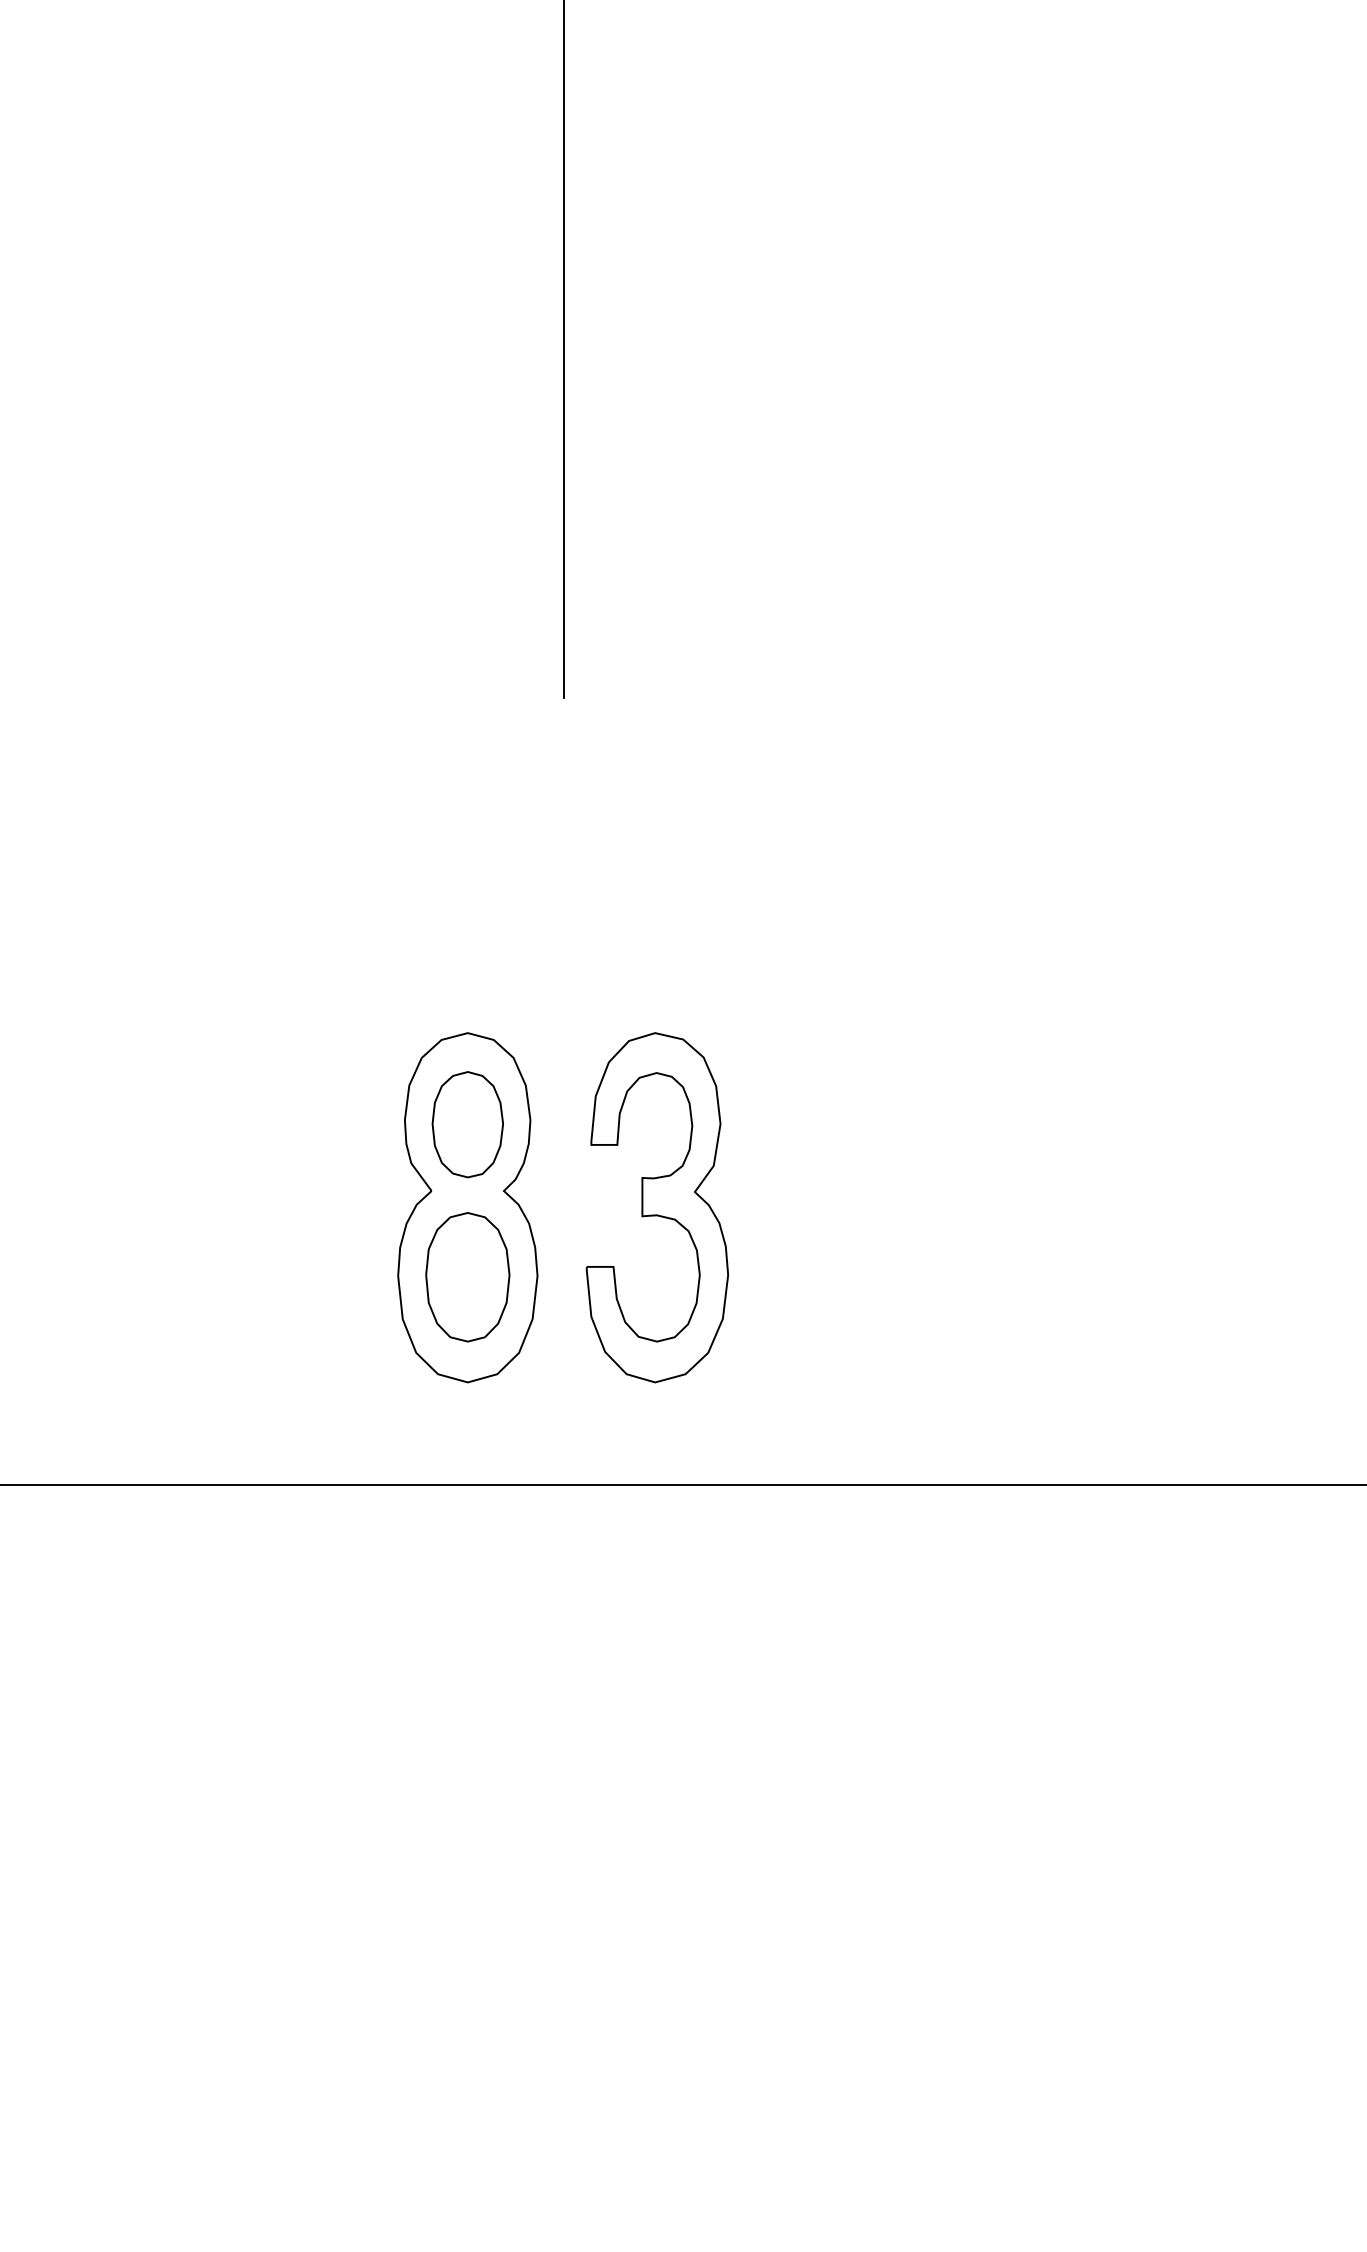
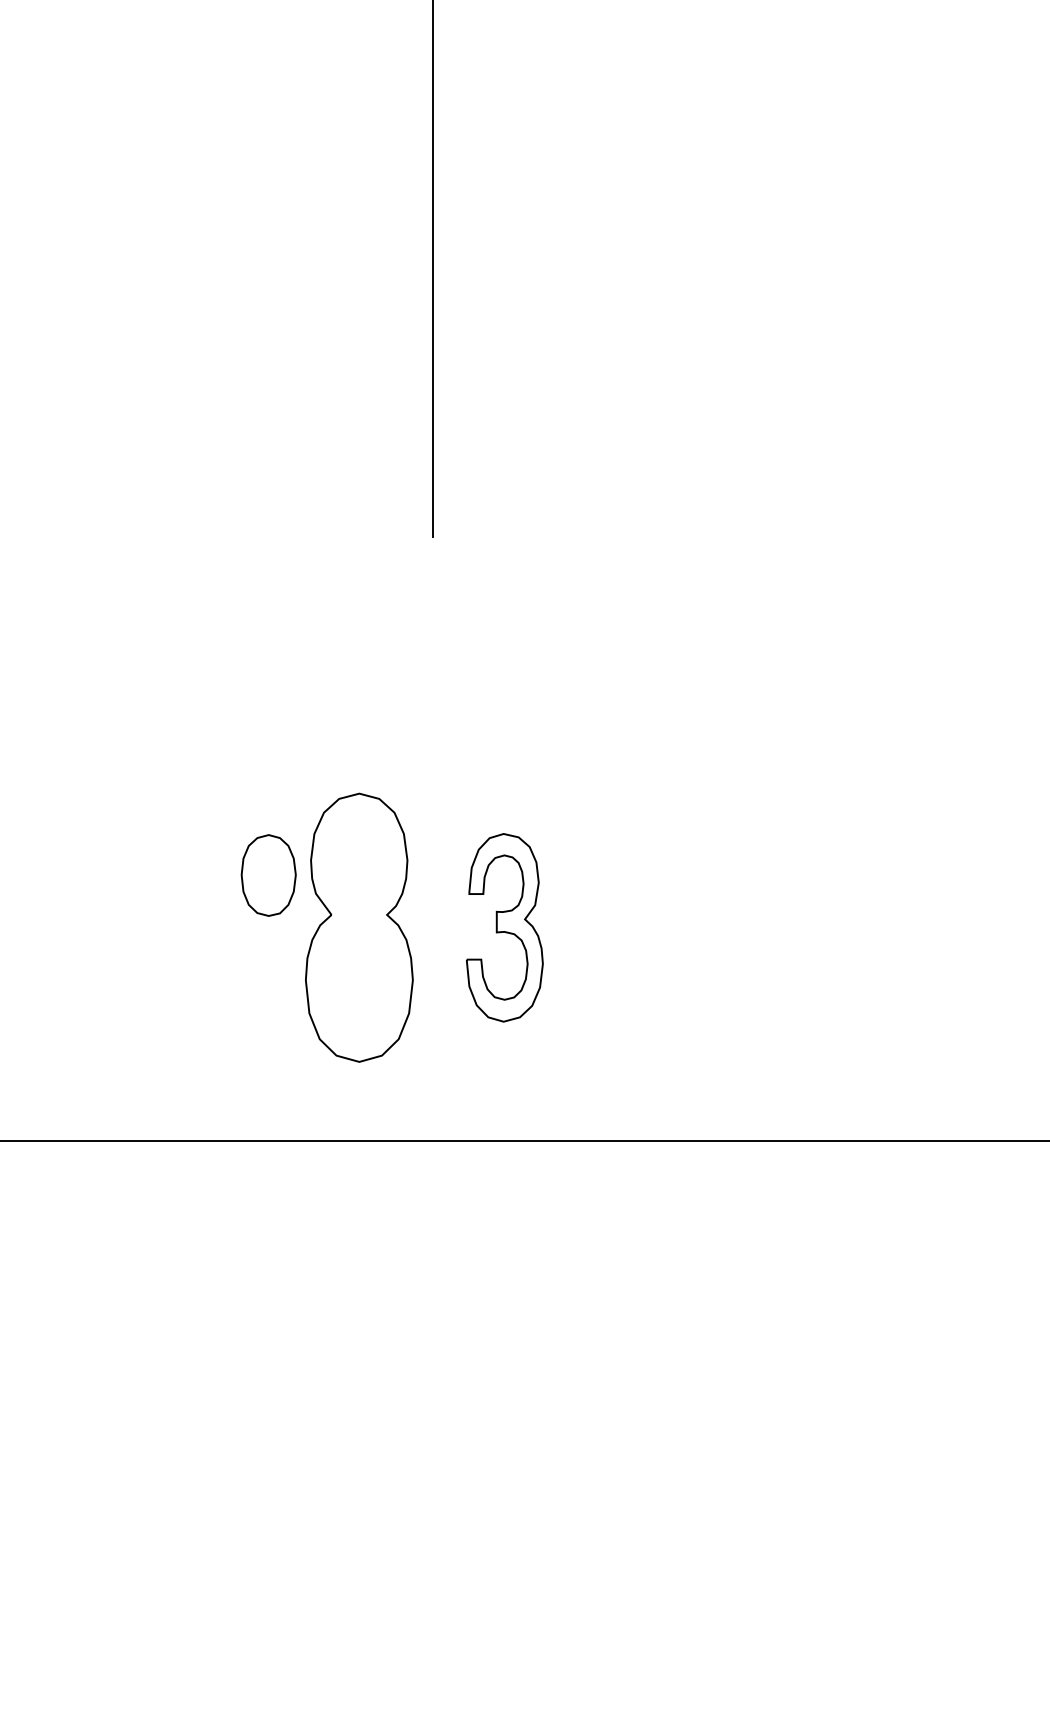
part: (467, 1124) -> (268, 875), moved
part: (656, 1207) -> (504, 927), size x0.7
part: (467, 1277) -> (359, 981), removed

